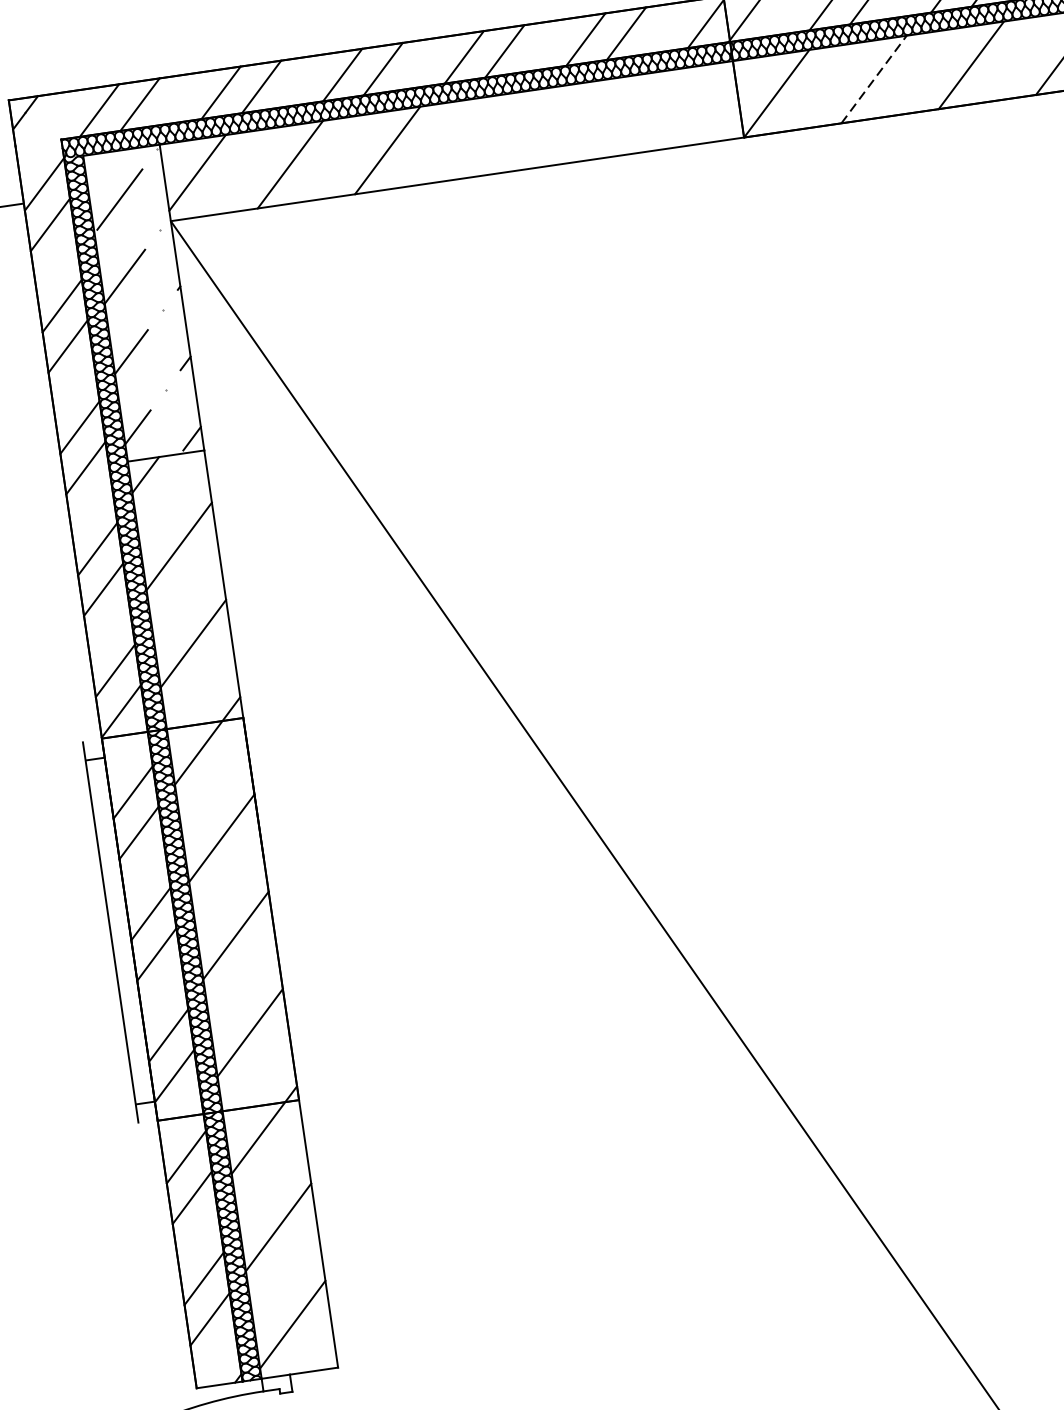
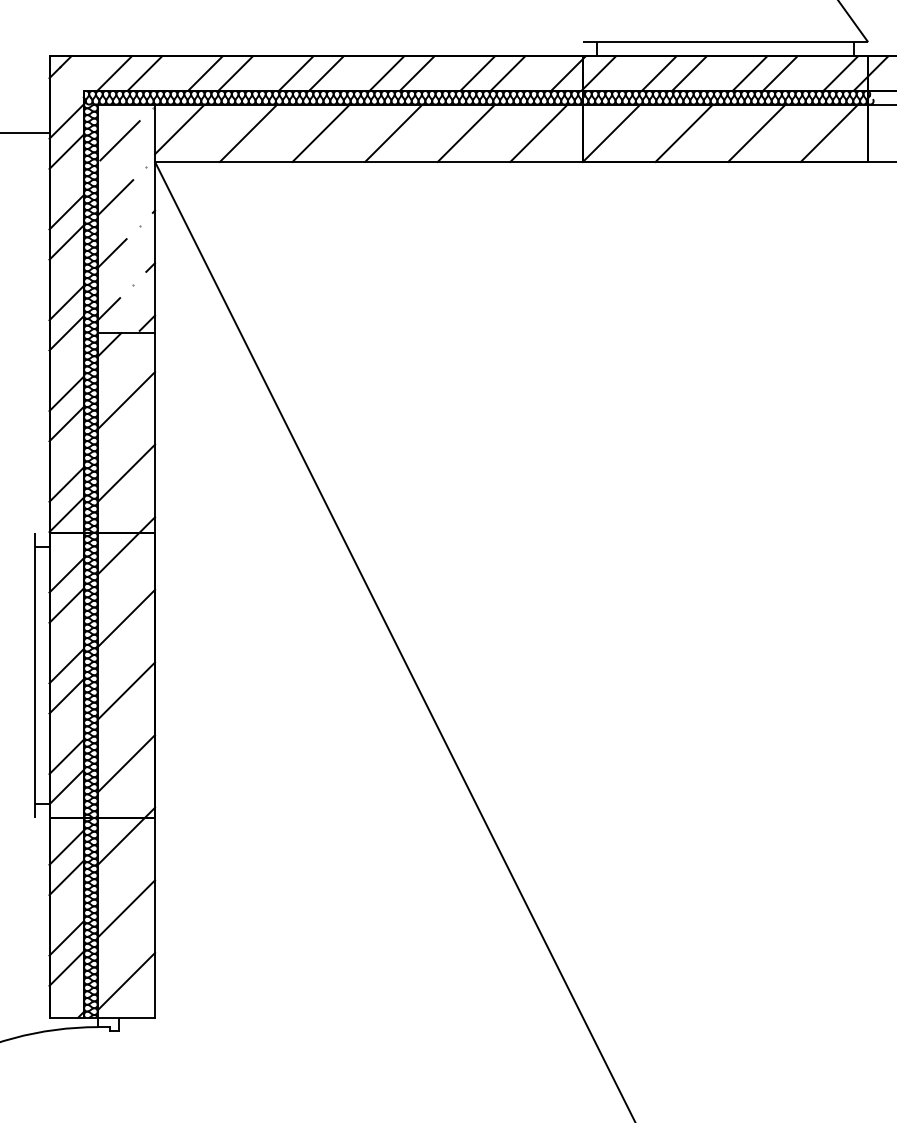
line: (874, 79) -> (684, 133), dashed -> solid
line: (678, 106) -> (538, 132), added
line: (581, 121) -> (465, 132), added
line: (484, 135) -> (393, 132), added

